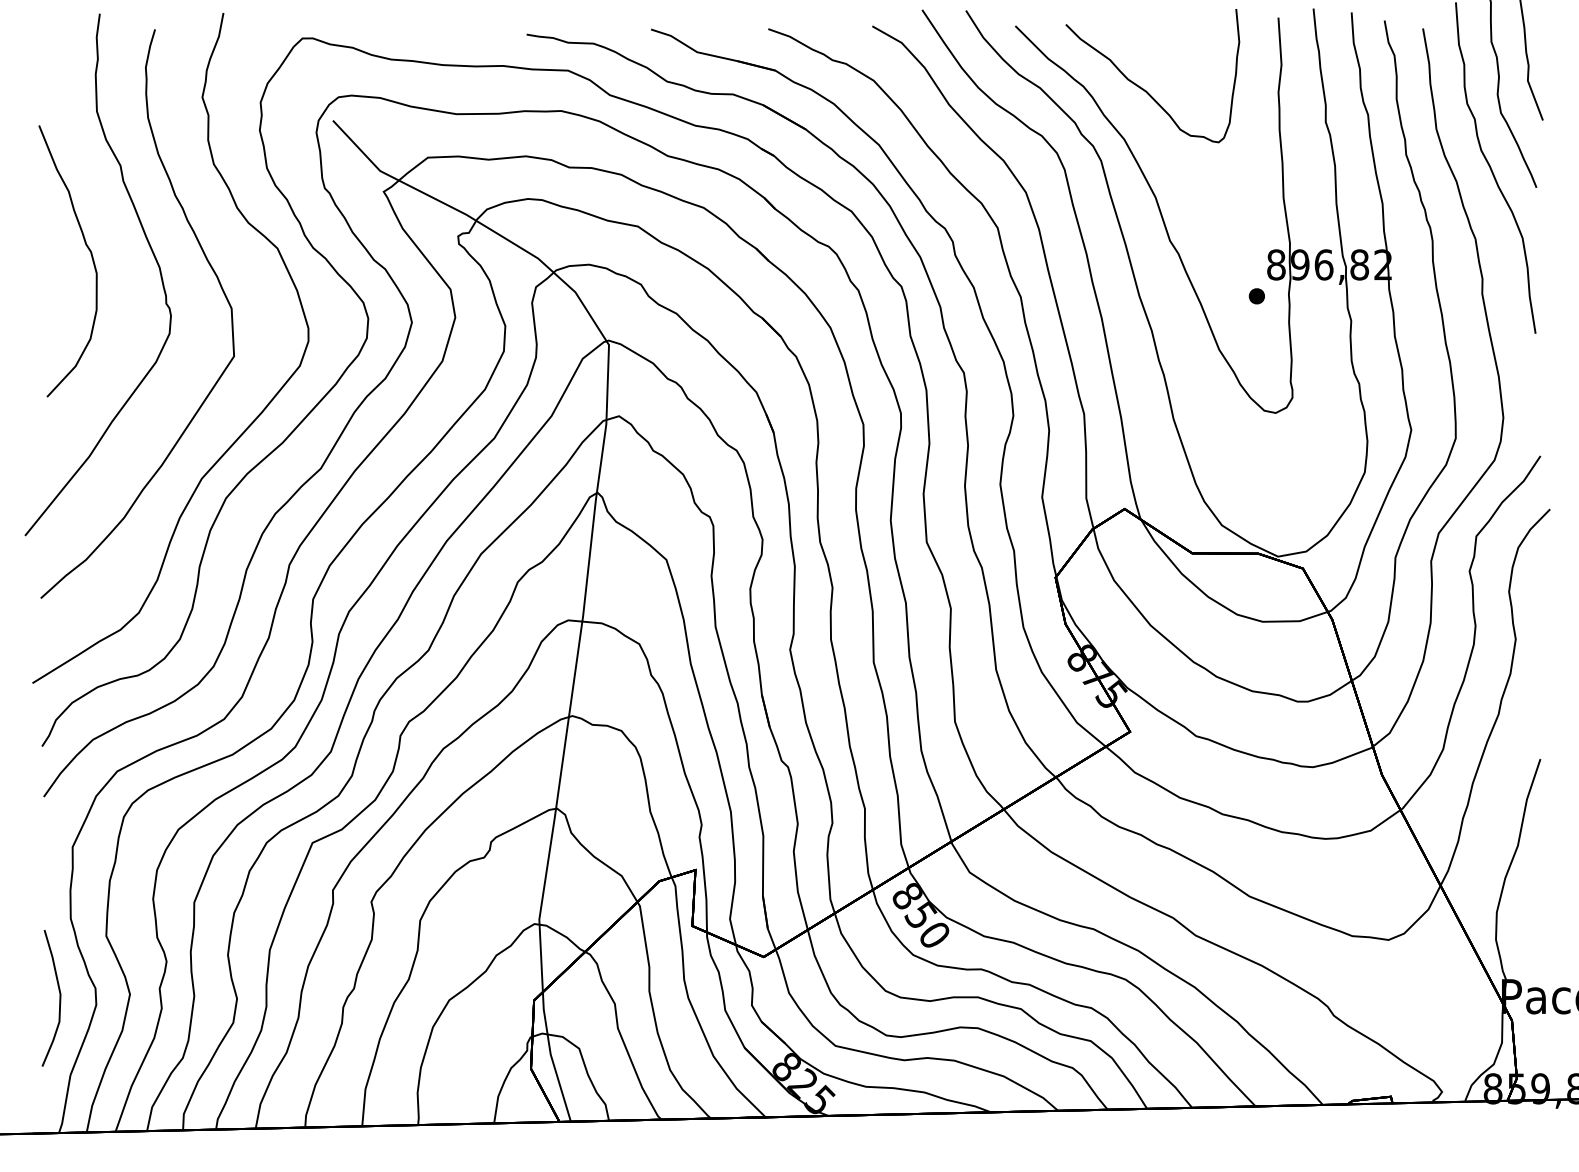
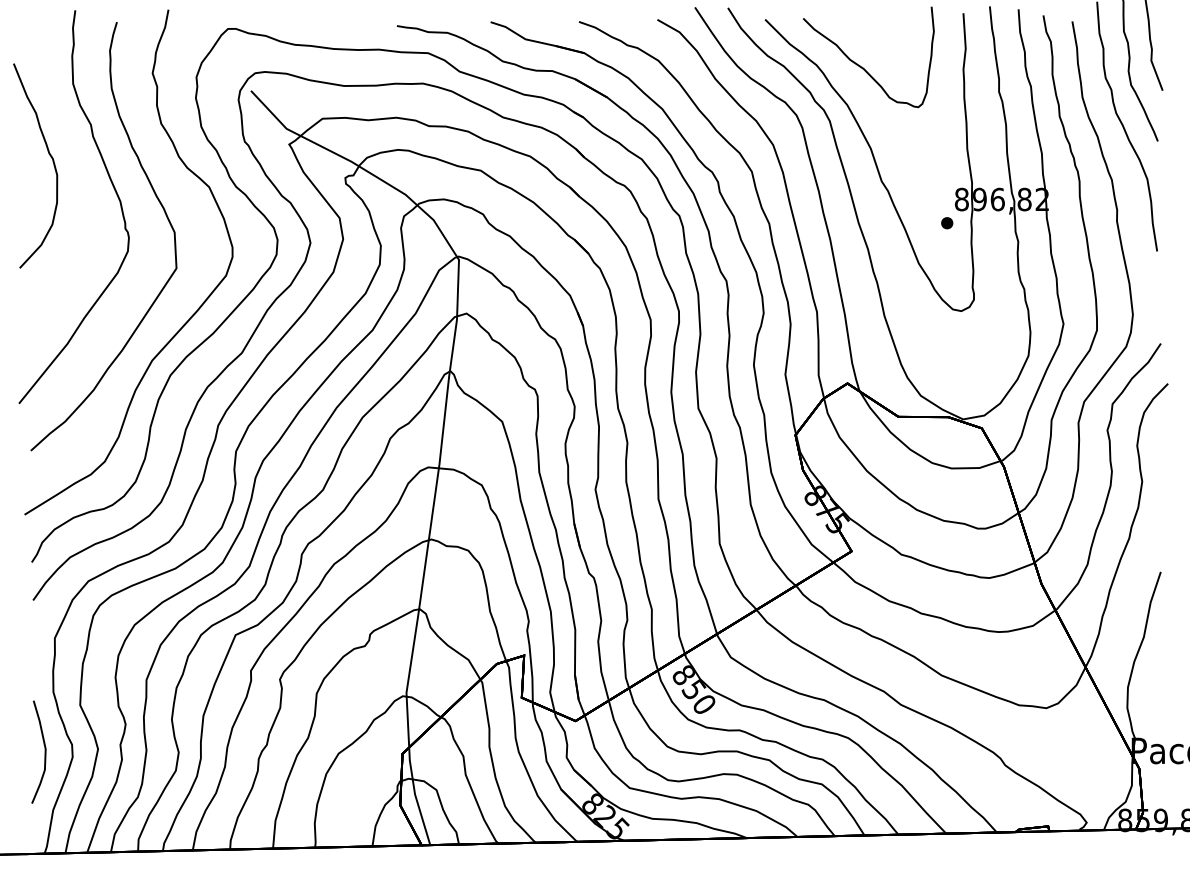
part: (87, 248) -> (50, 156), moved

